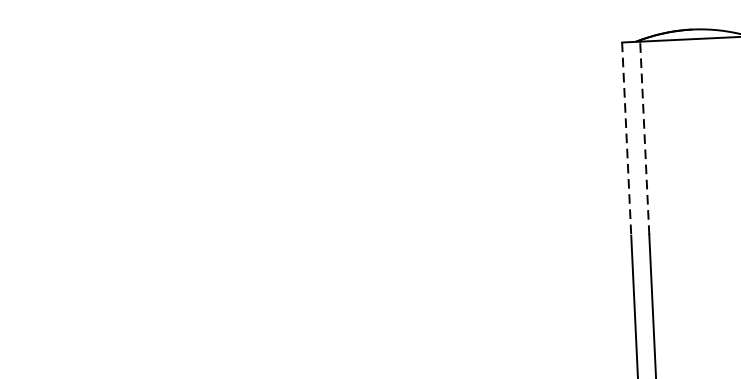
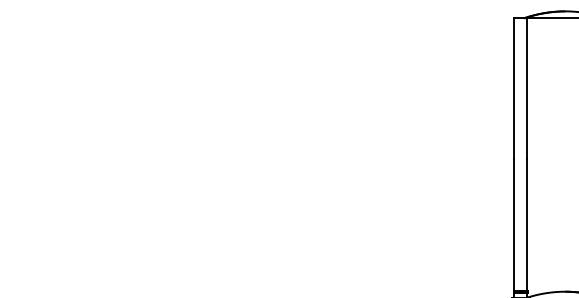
line: (645, 136) -> (527, 87), dashed -> solid
line: (627, 139) -> (514, 88), dashed -> solid

